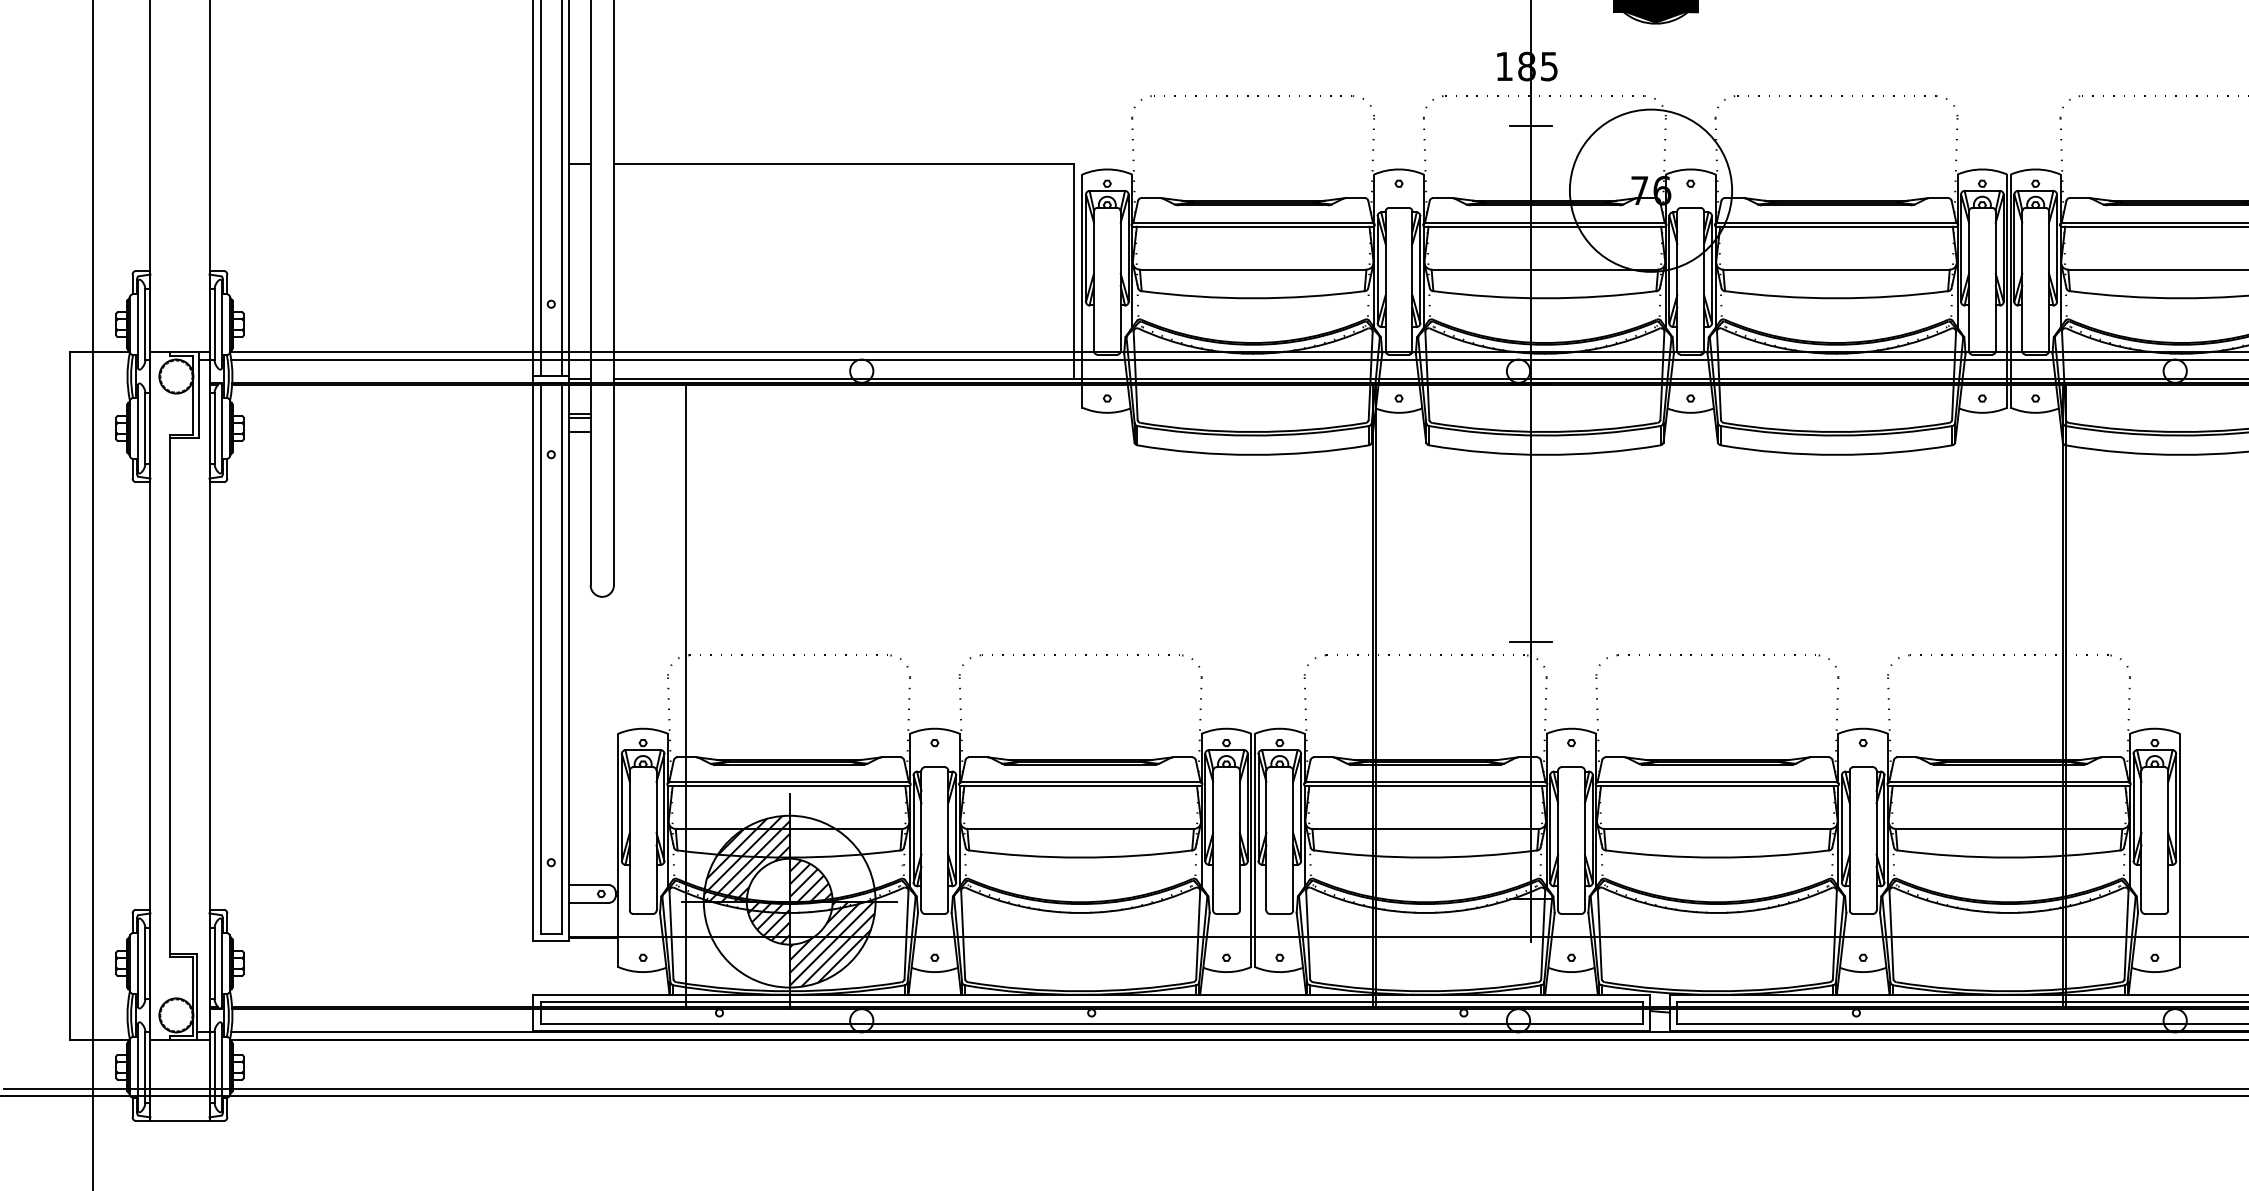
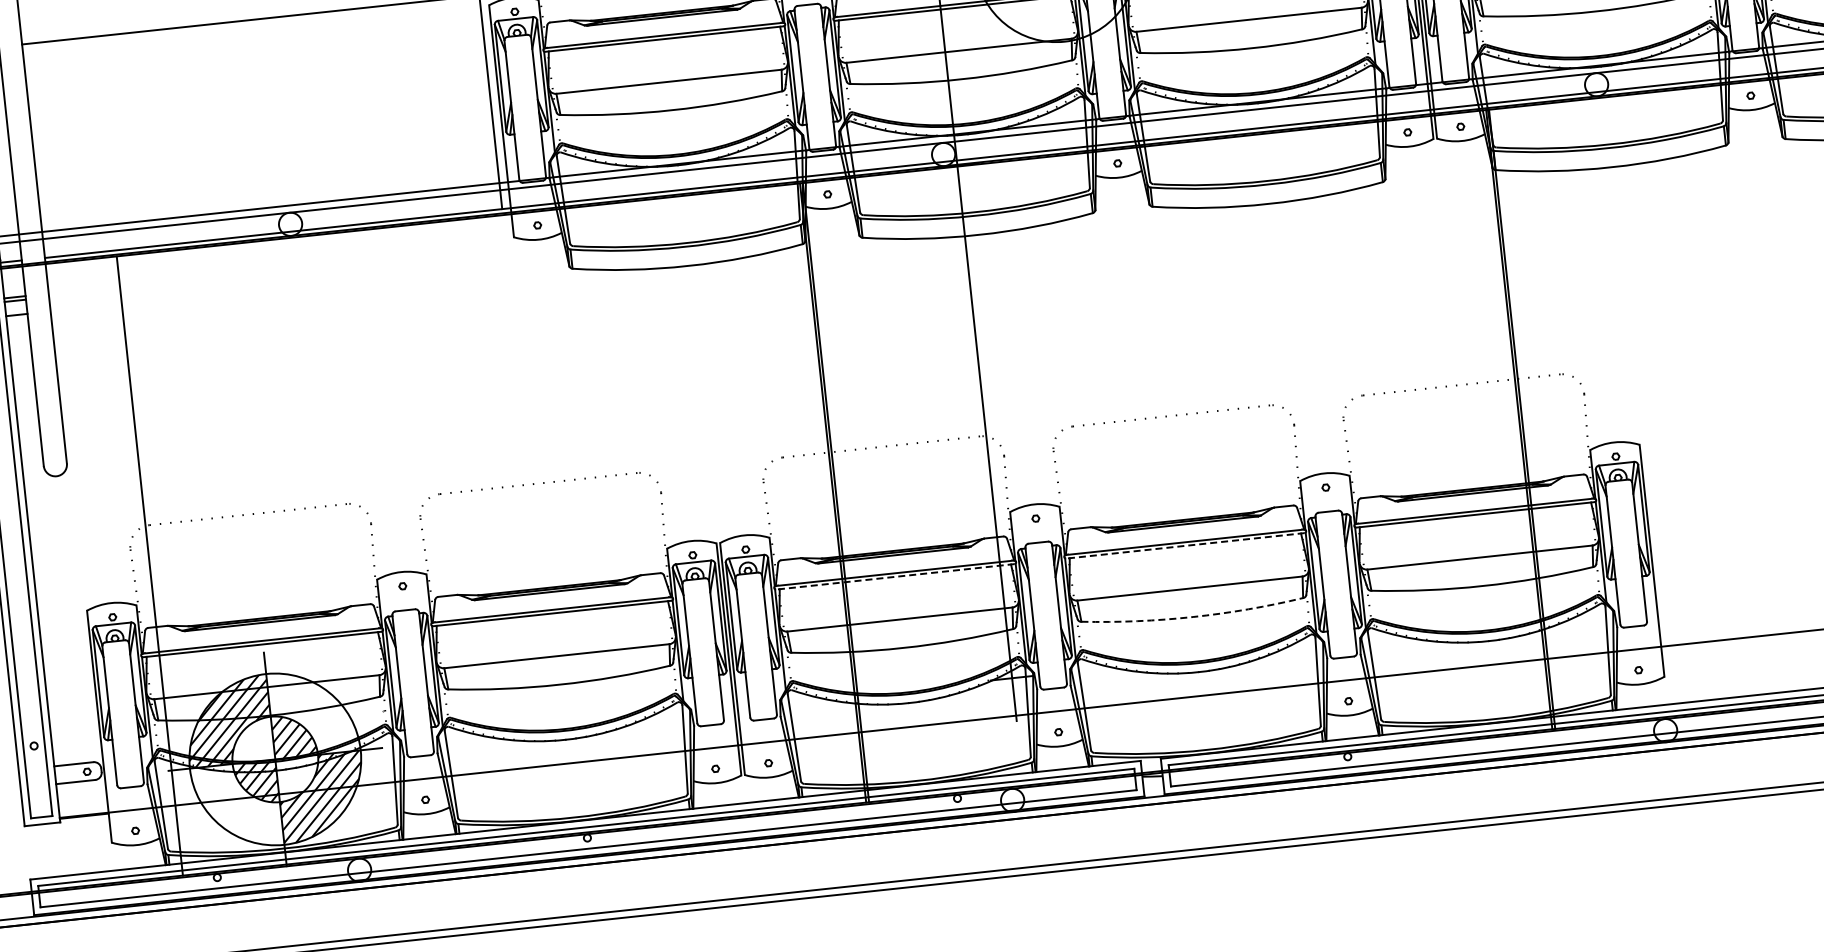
line: (1530, 641) -> (984, 422), removed
line: (1425, 786) -> (895, 577), solid -> dashed
line: (1717, 786) -> (1185, 546), solid -> dashed
arc: (1717, 857) -> (1193, 616), solid -> dashed

